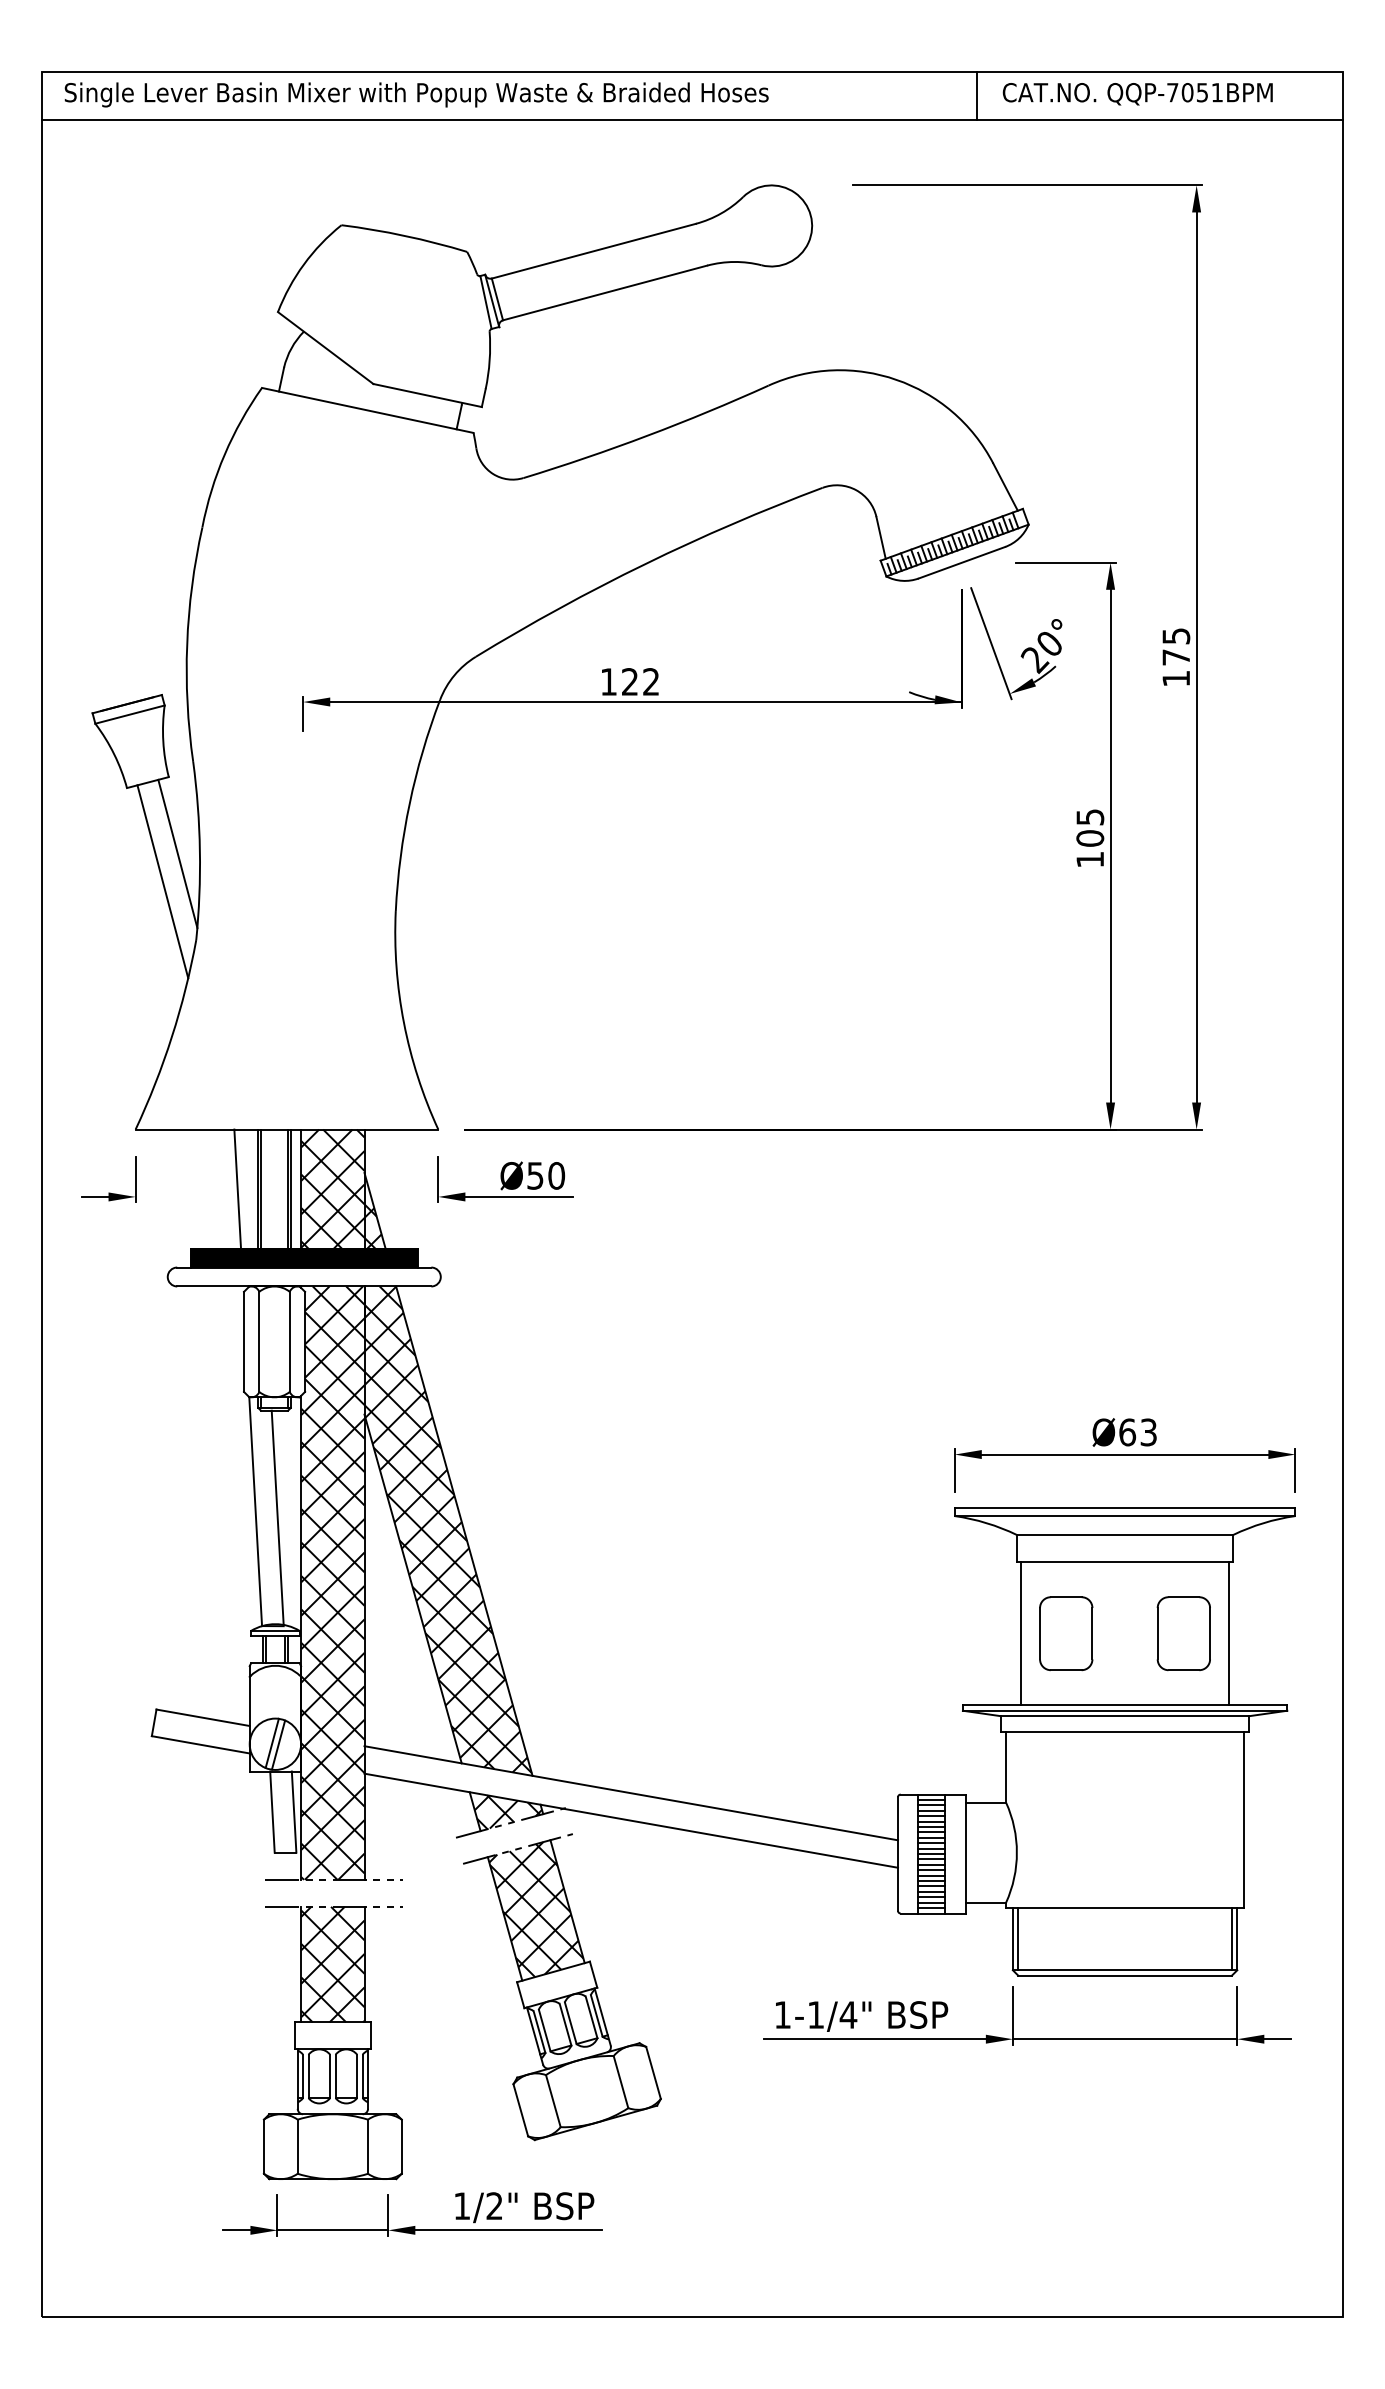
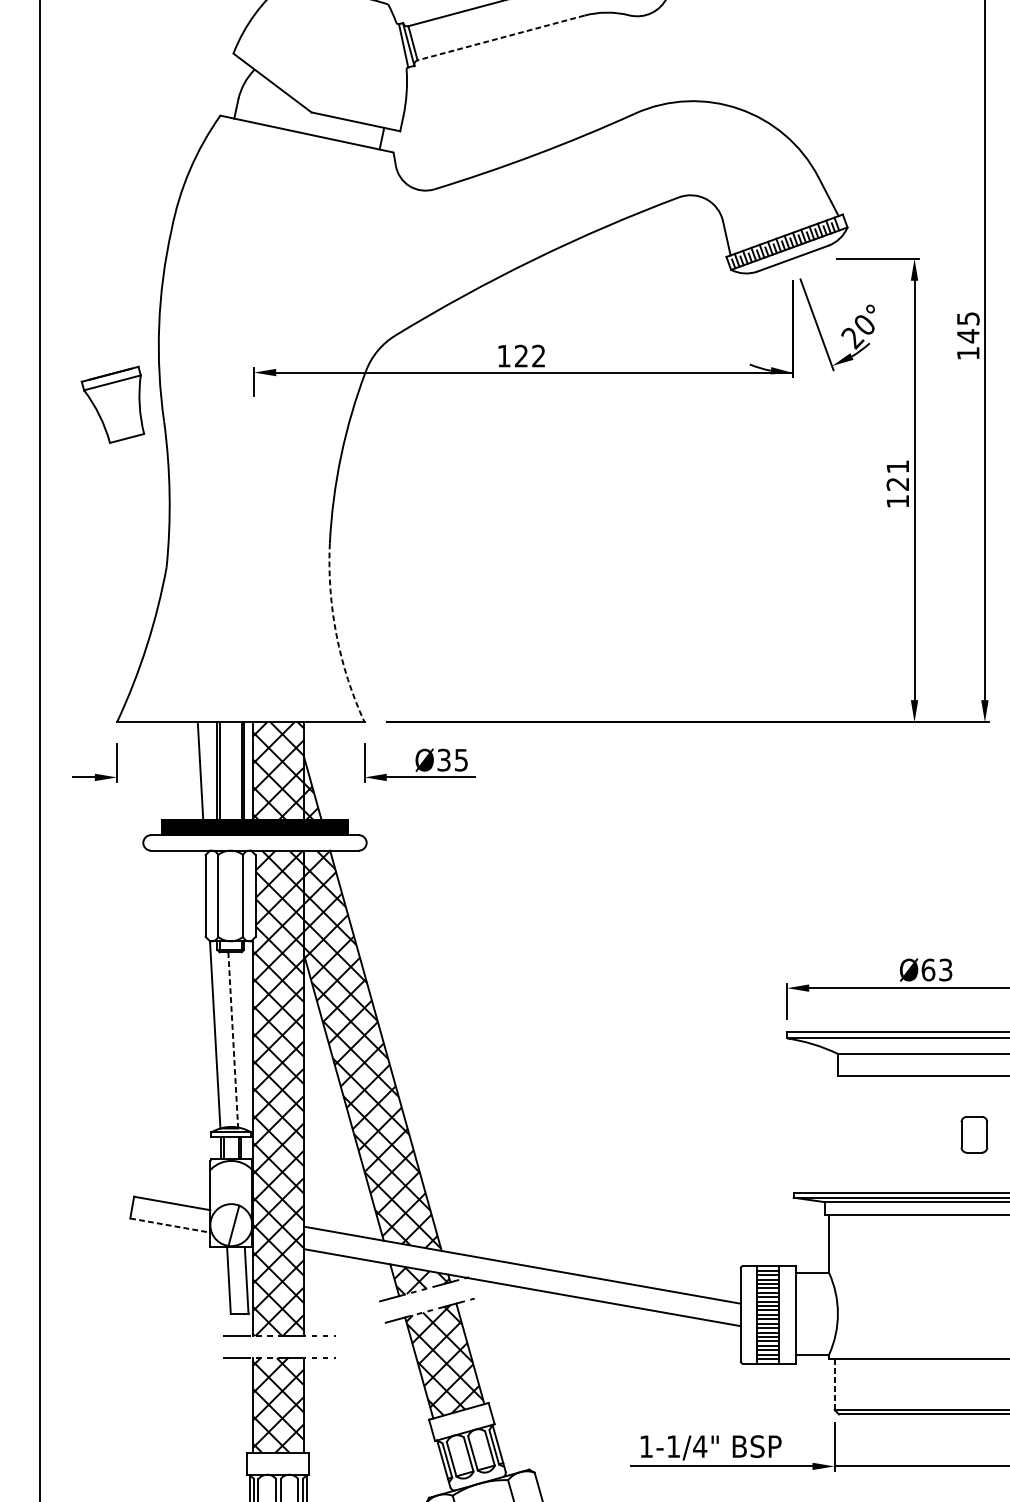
line: (605, 292) -> (501, 37), solid -> dashed
text: (1175, 657) -> (967, 336), 175 -> 145
text: (1090, 827) -> (898, 475), 105 -> 121
line: (177, 853) -> (151, 496), removed
line: (162, 881) -> (139, 519), removed
arc: (403, 1022) -> (336, 634), solid -> dashed
text: (546, 1175) -> (453, 759), Ø50 -> Ø35
line: (277, 1518) -> (233, 1040), solid -> dashed
line: (1021, 1633) -> (841, 1134), removed
part: (1066, 1633) -> (878, 1134), removed
part: (1183, 1633) -> (974, 1134), size x0.6
line: (271, 1743) -> (228, 1224), removed
line: (200, 1744) -> (170, 1225), solid -> dashed
line: (1012, 1939) -> (834, 1384), solid -> dashed
line: (1017, 1939) -> (838, 1384), removed

